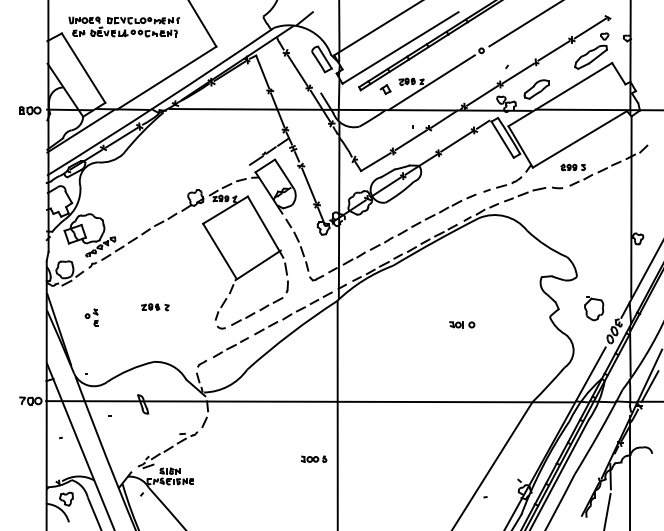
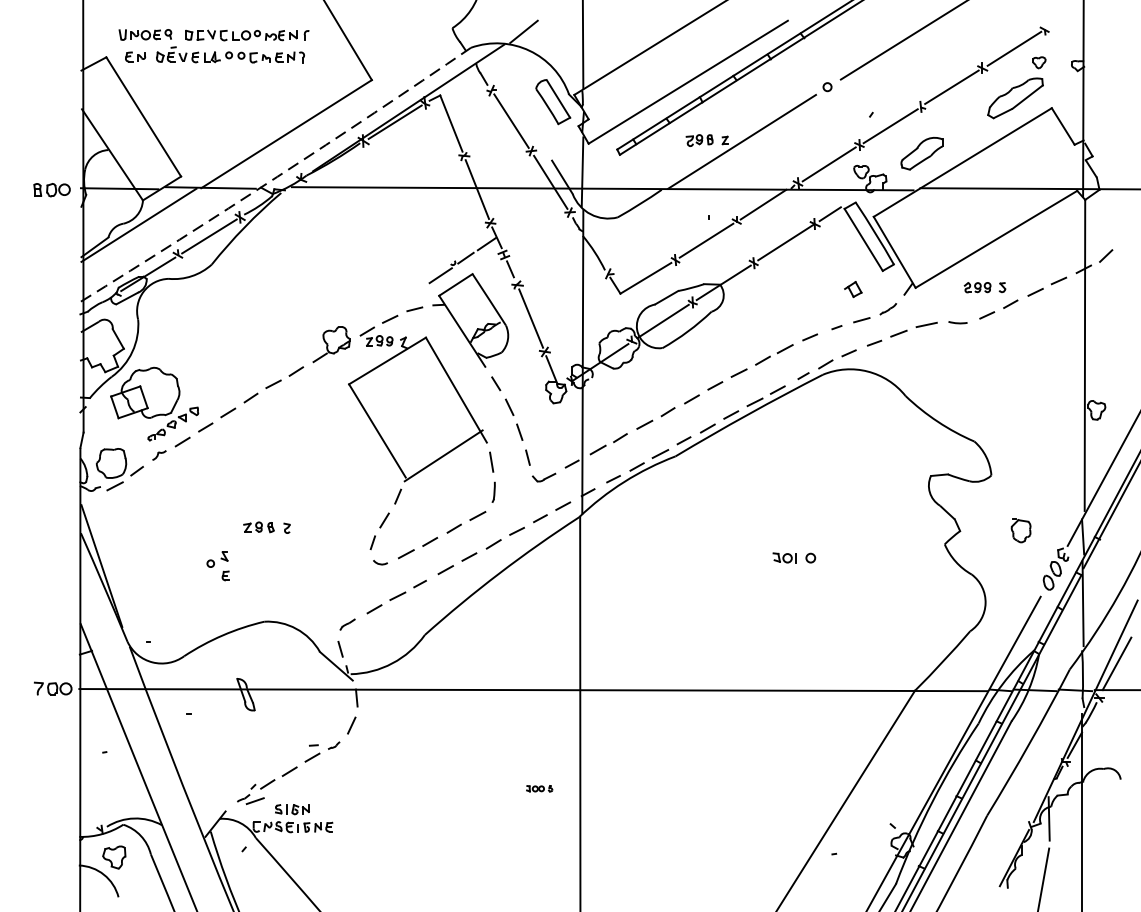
part: (385, 89) -> (853, 289), moved
arc: (161, 103) -> (277, 177), solid -> dashed
part: (594, 308) -> (1021, 529), size x0.6
part: (91, 317) -> (217, 565), moved
part: (313, 458) -> (538, 787), size x0.6

